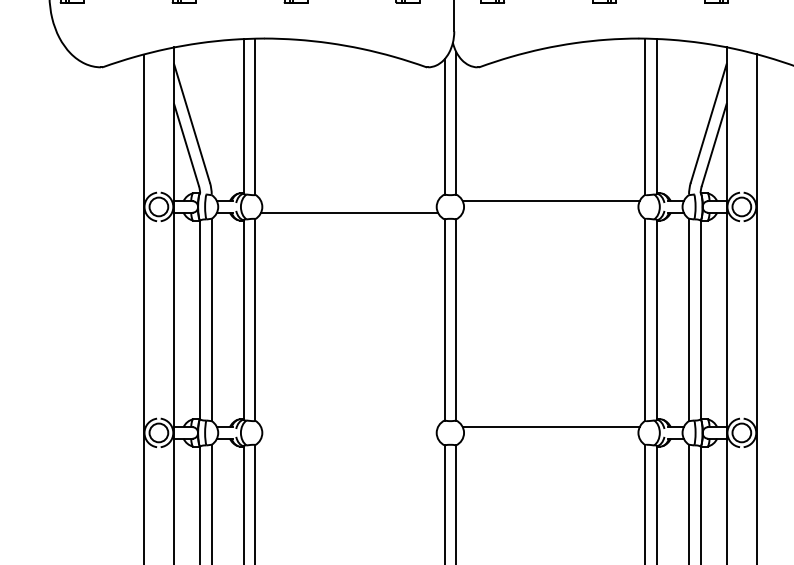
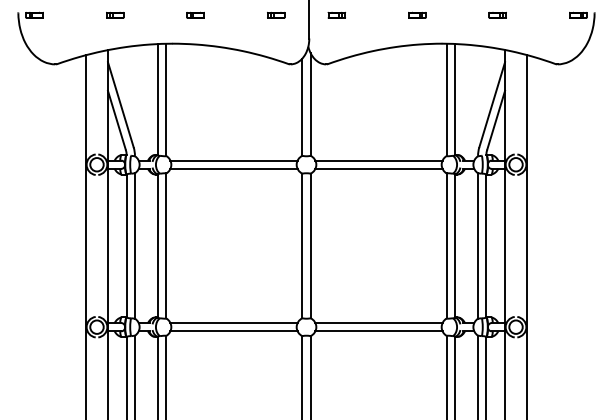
line: (348, 201) -> (233, 160), added
line: (550, 212) -> (378, 168), added
line: (348, 427) -> (233, 323), added
line: (348, 438) -> (233, 331), added
line: (550, 438) -> (378, 331), added

